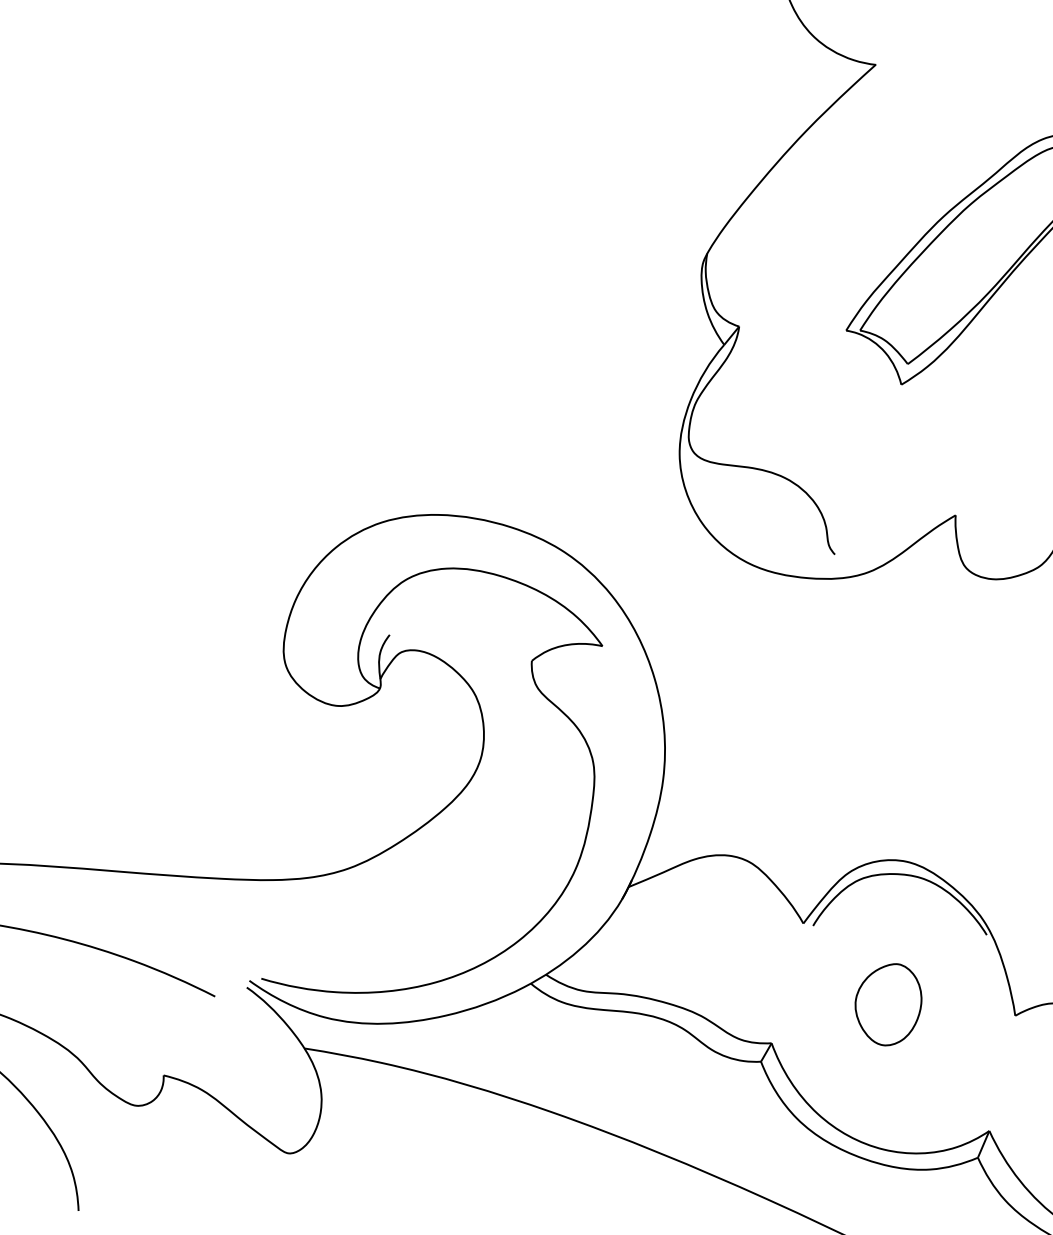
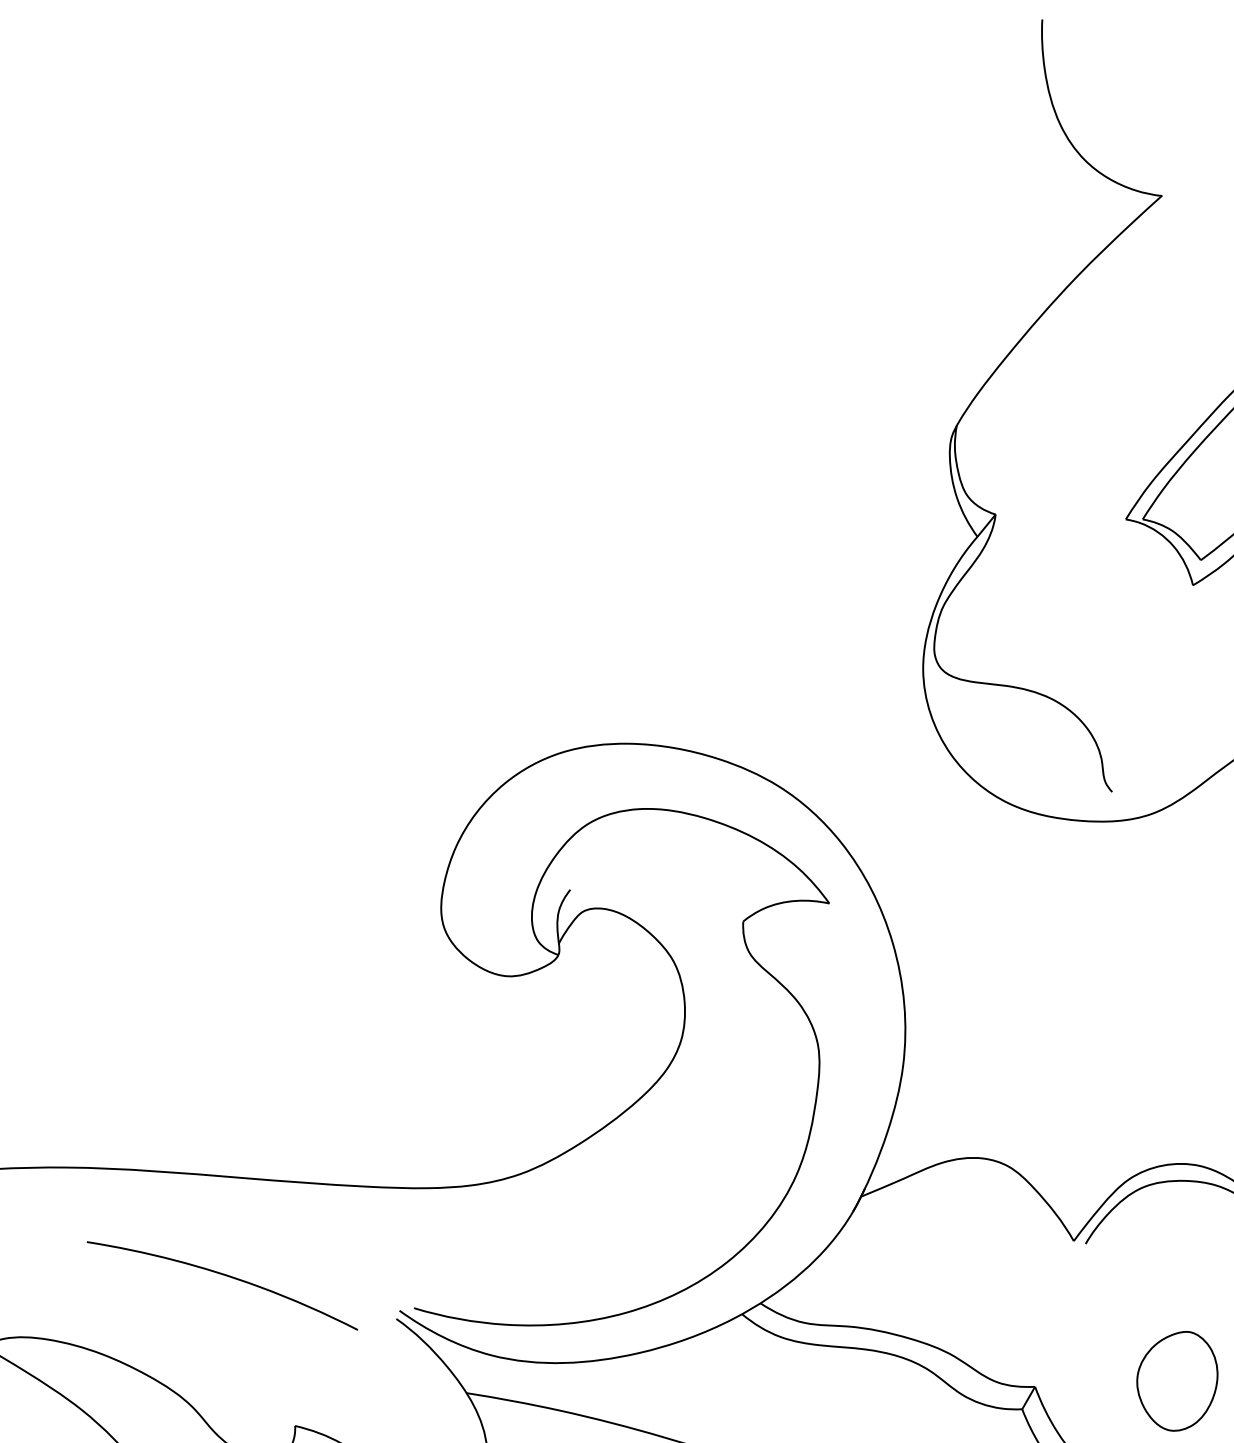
part: (888, 1004) -> (1177, 1380), moved

